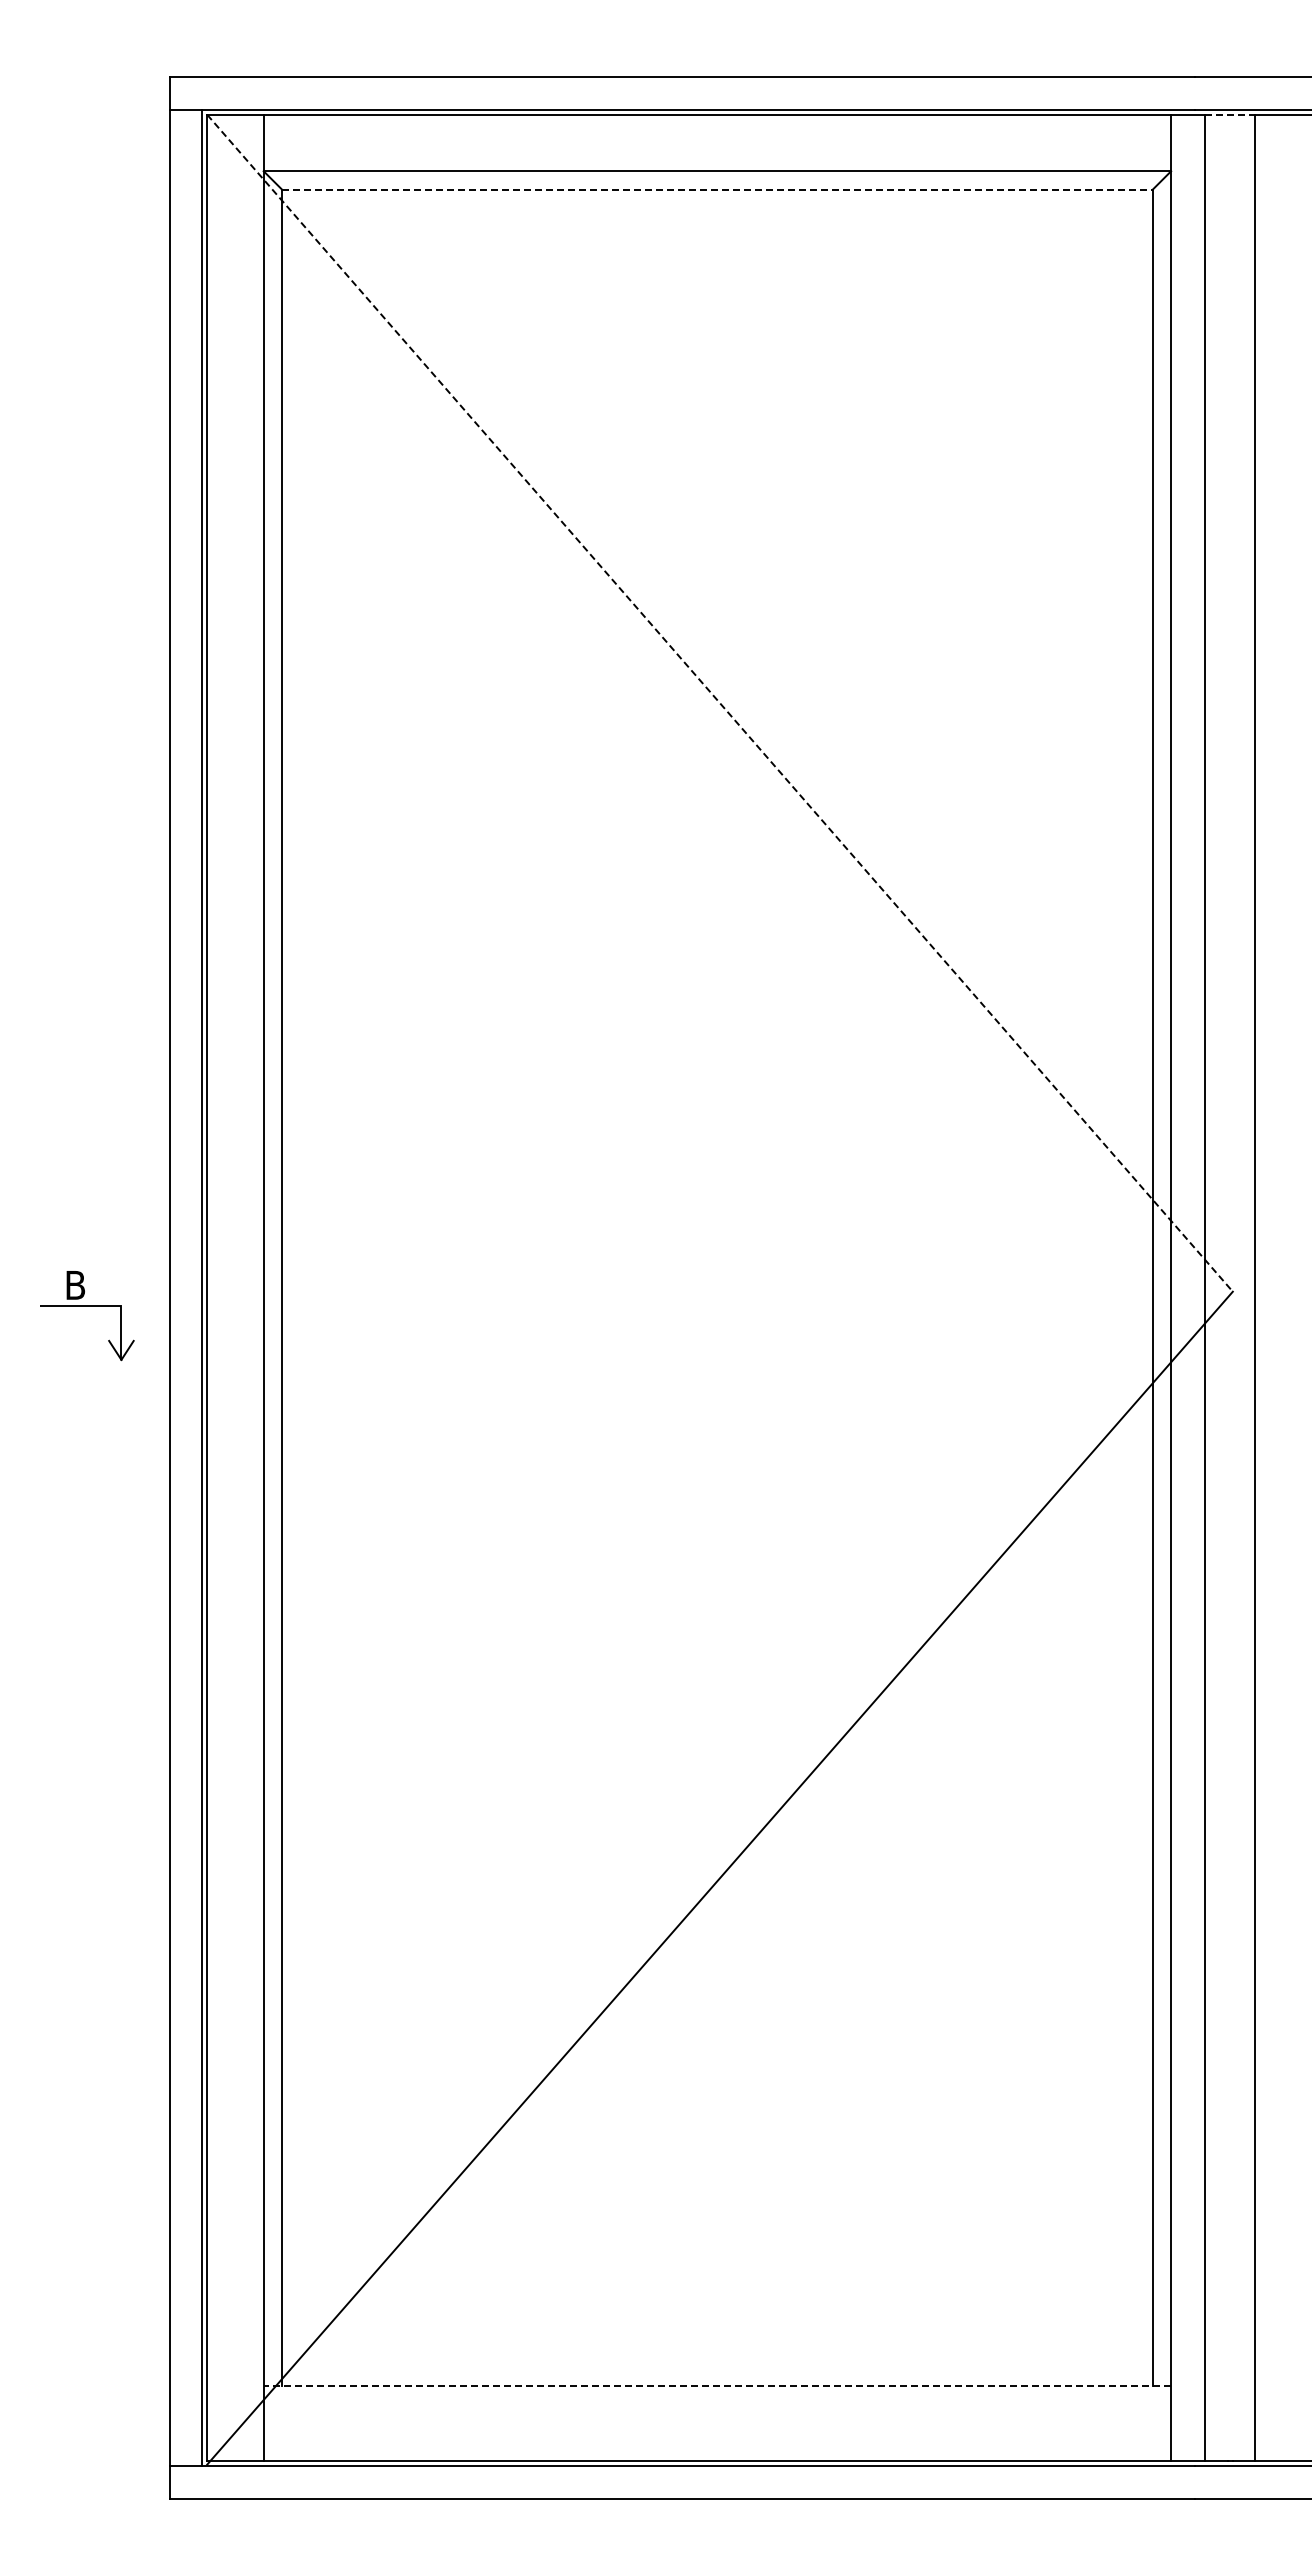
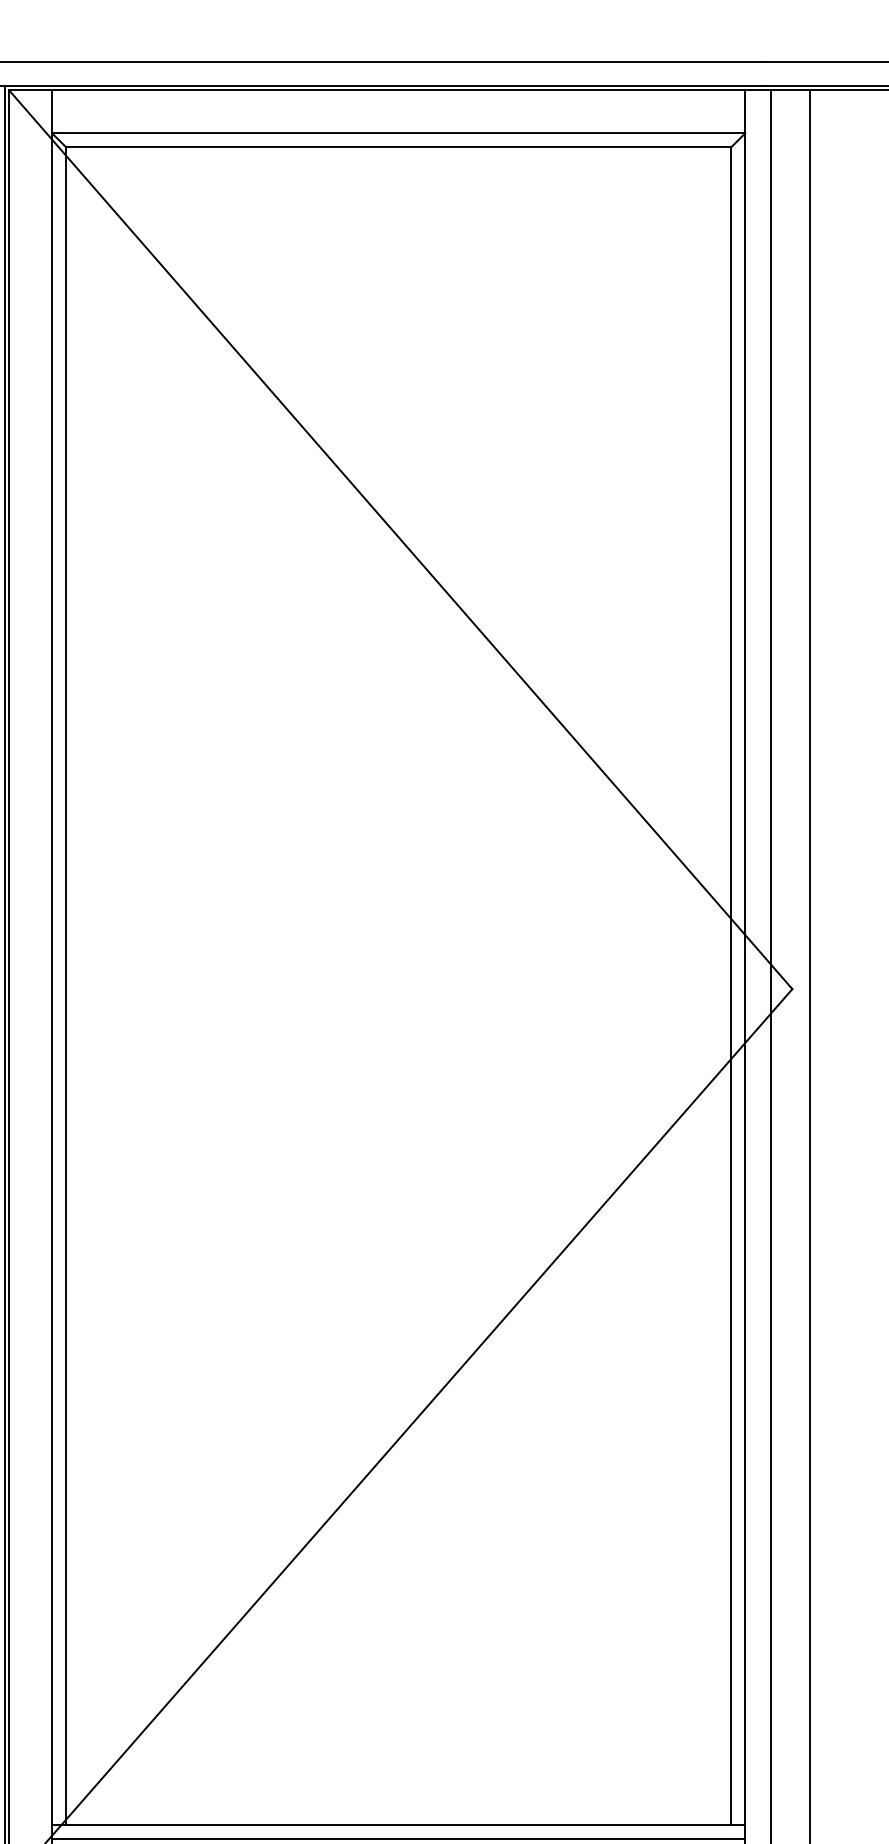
line: (1230, 114) -> (790, 89), dashed -> solid
line: (717, 189) -> (398, 147), dashed -> solid
line: (720, 703) -> (401, 539), dashed -> solid
line: (717, 2386) -> (398, 1825), dashed -> solid
line: (717, 2404) -> (398, 1839), added

